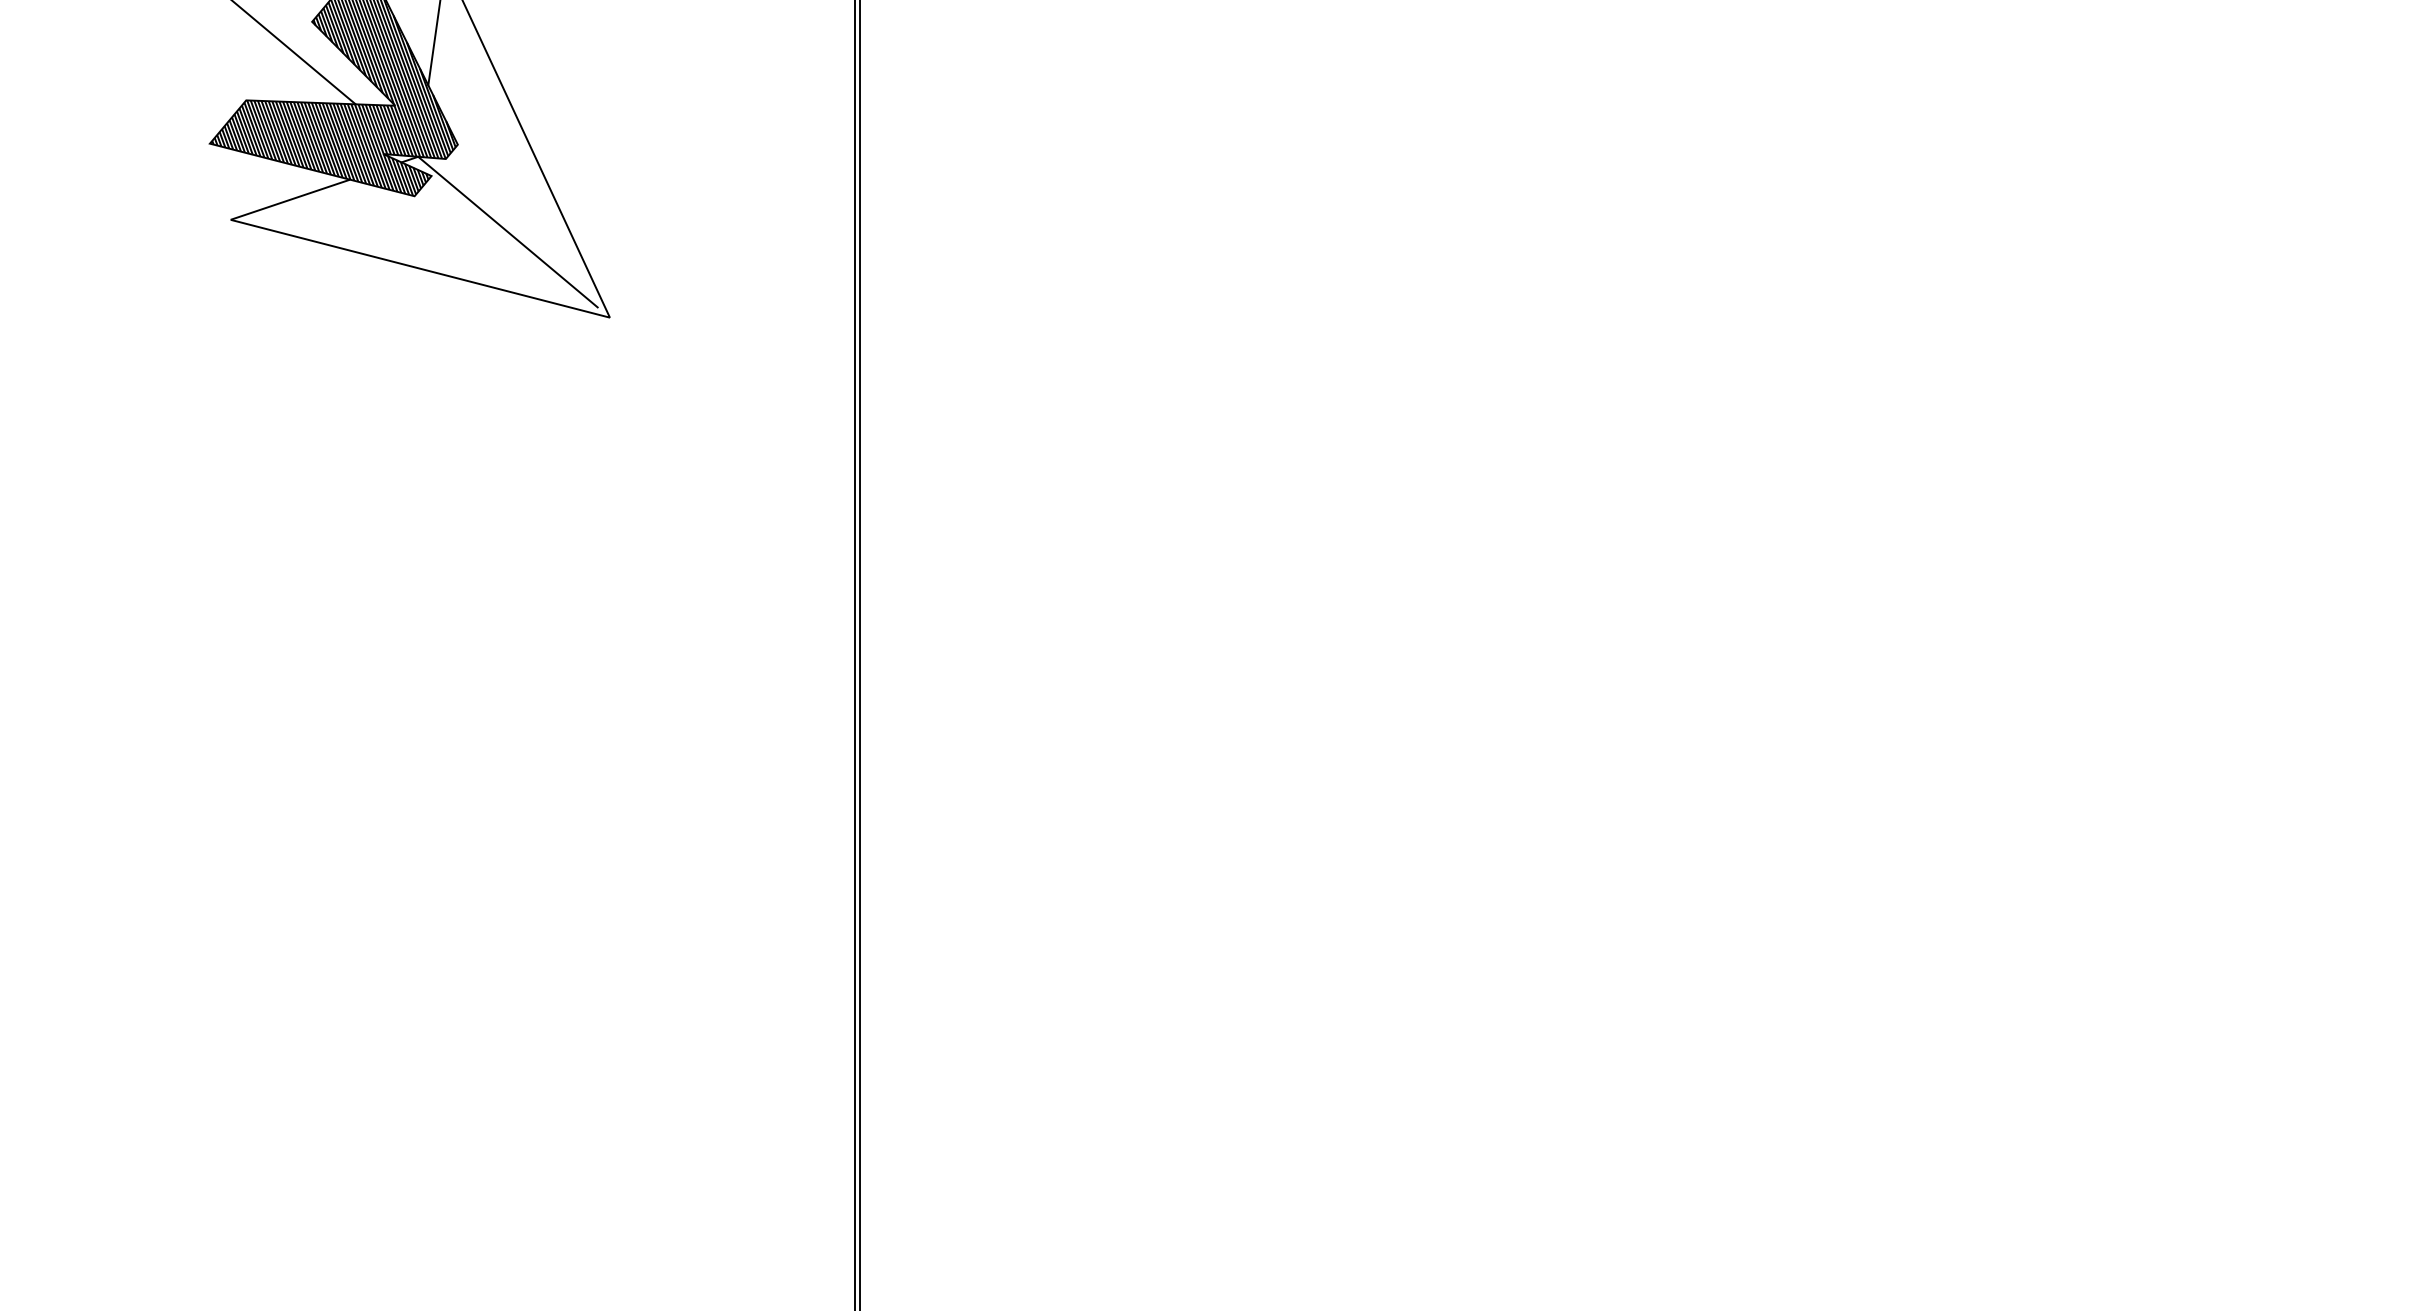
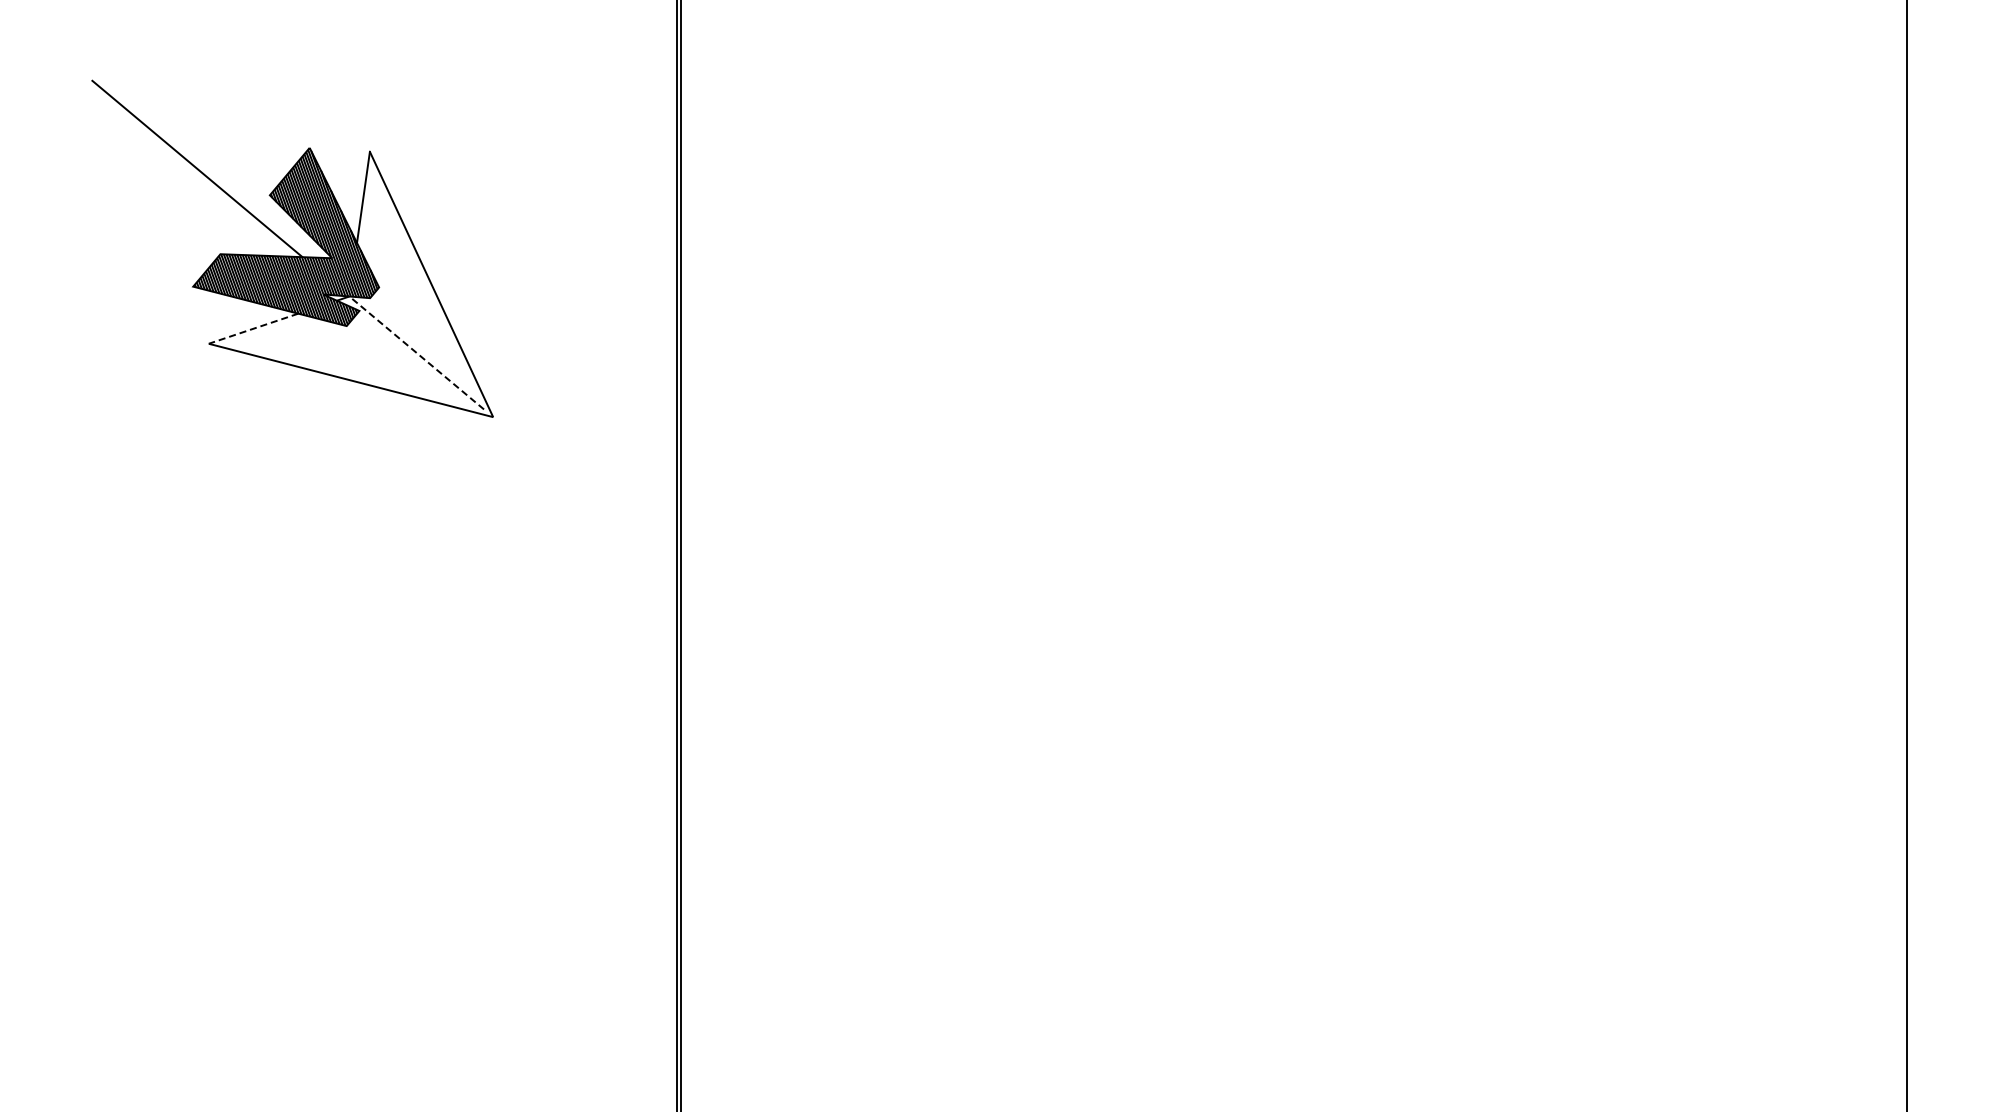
line: (290, 199) -> (253, 328), solid -> dashed
line: (507, 231) -> (416, 352), solid -> dashed

